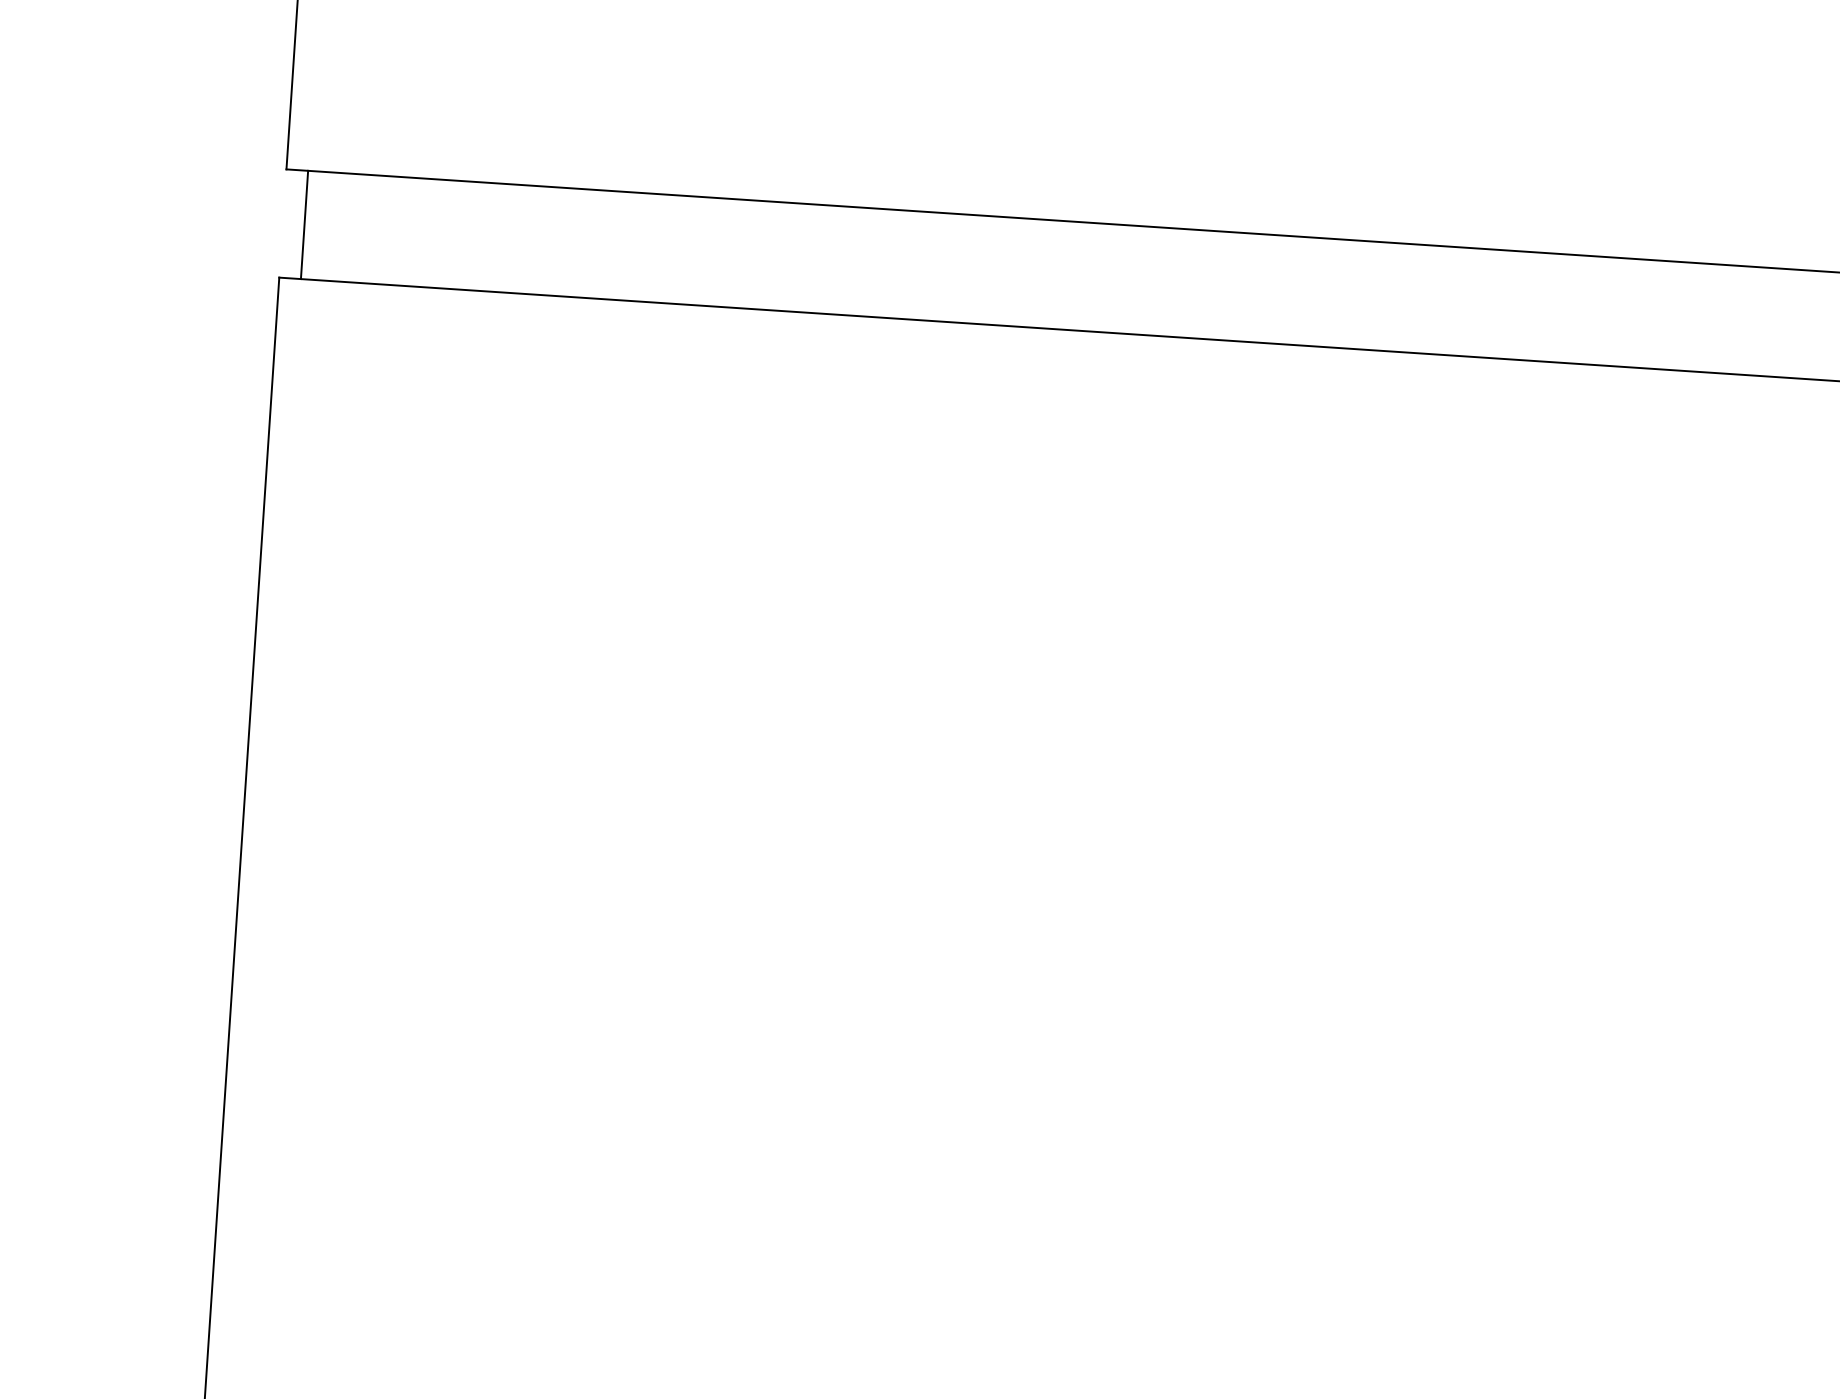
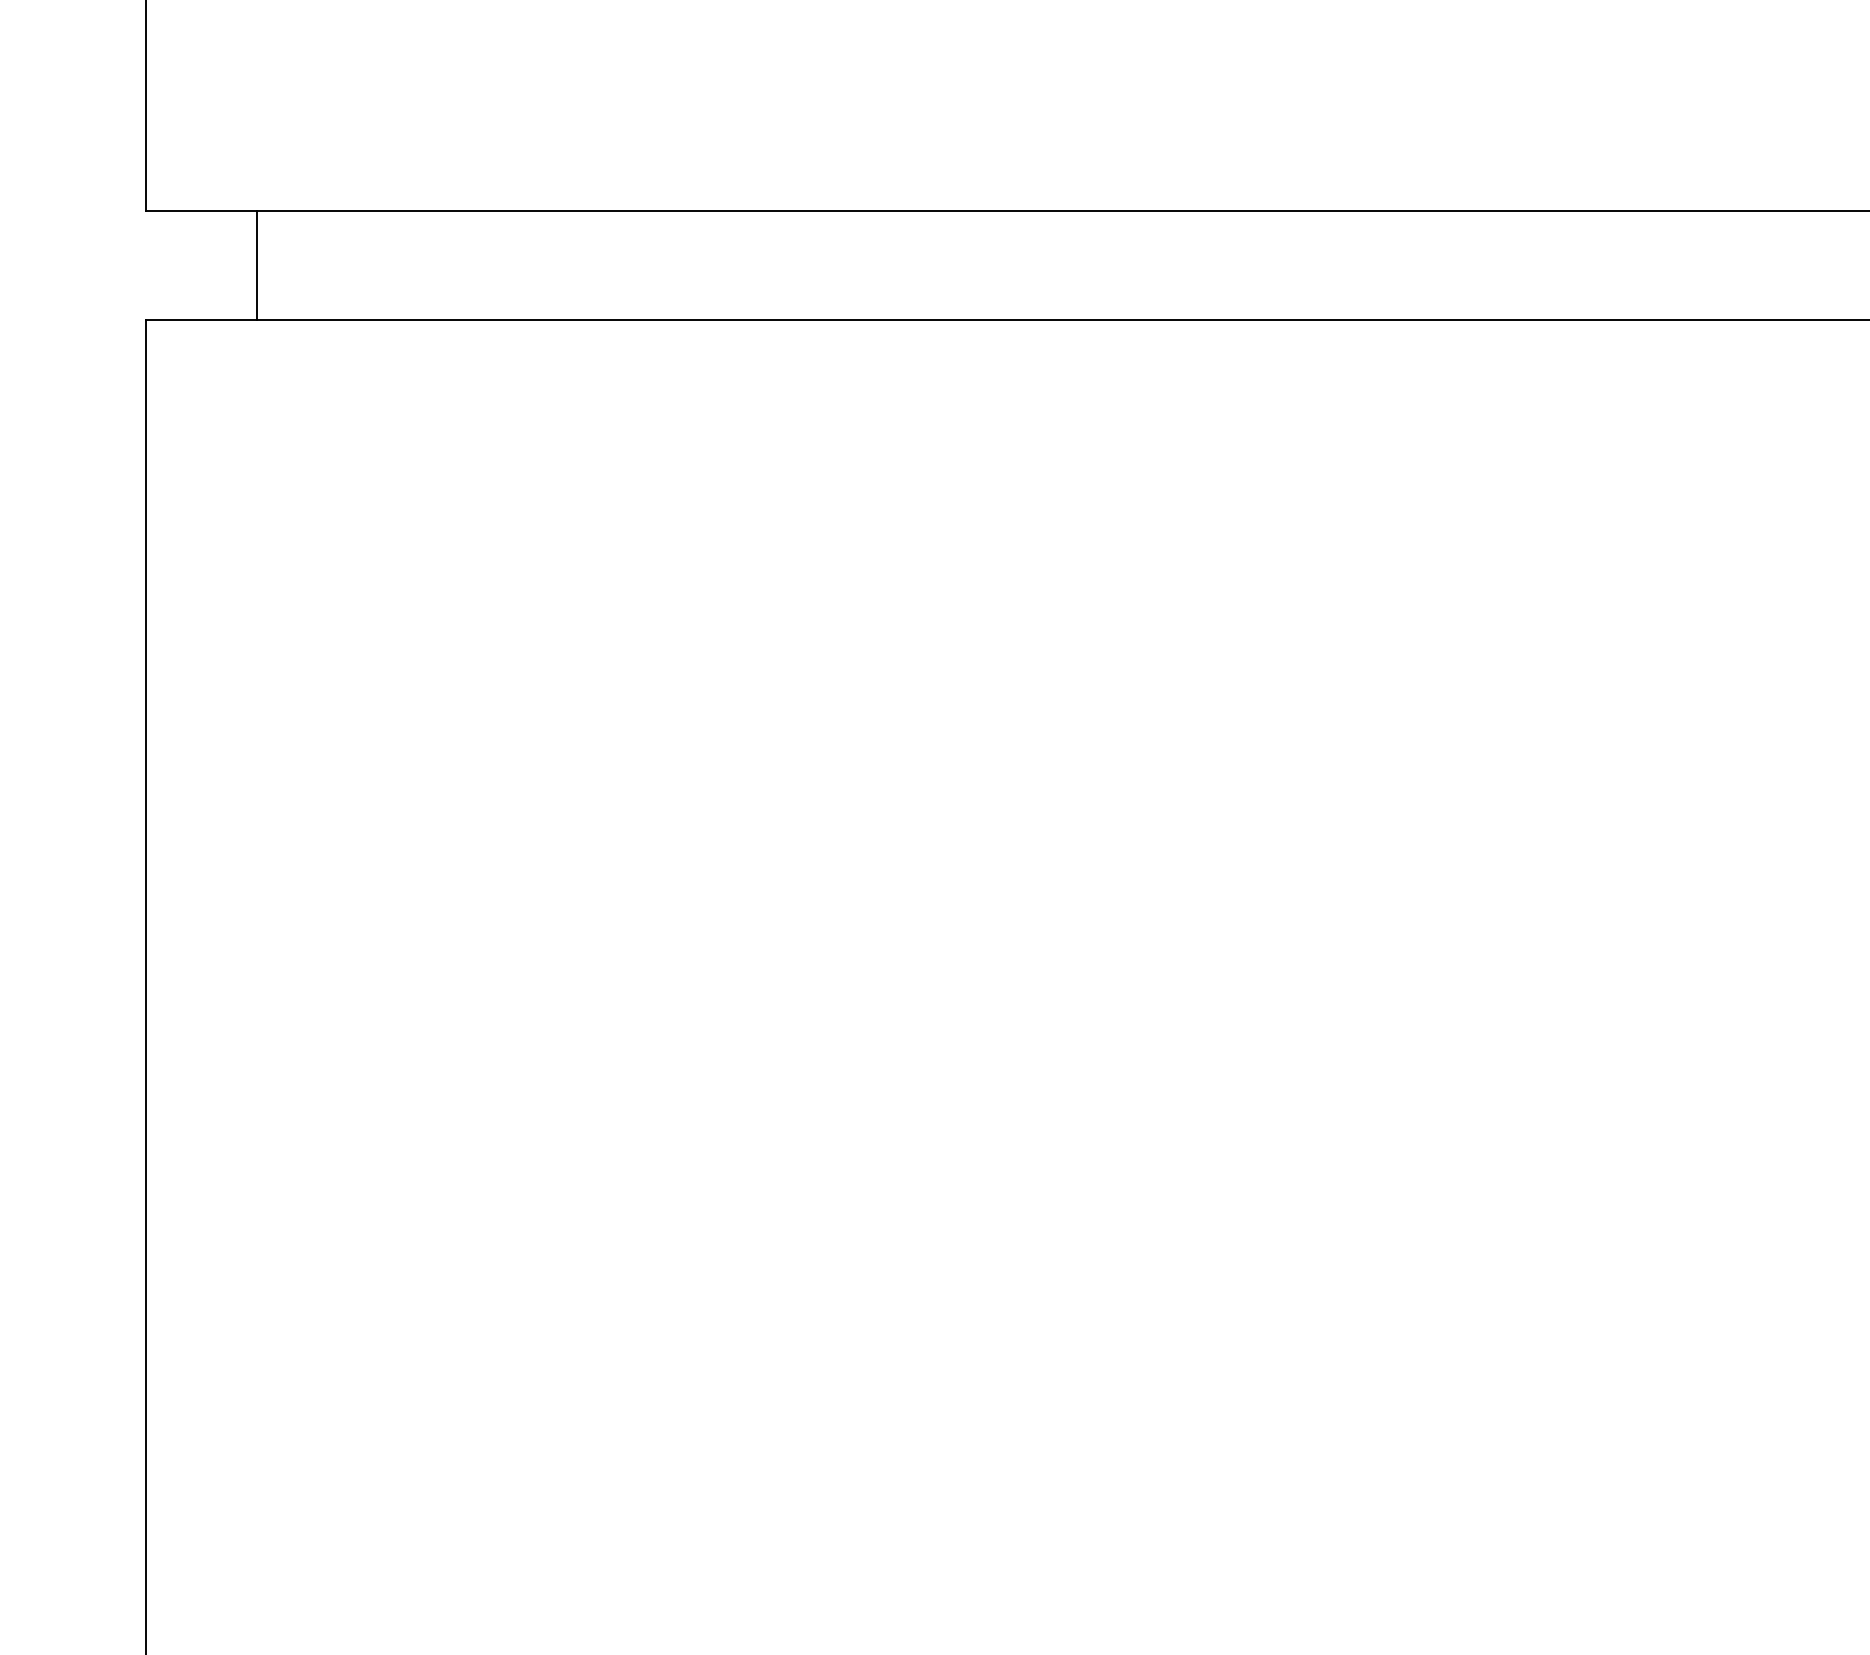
line: (304, 224) -> (256, 265), moved

